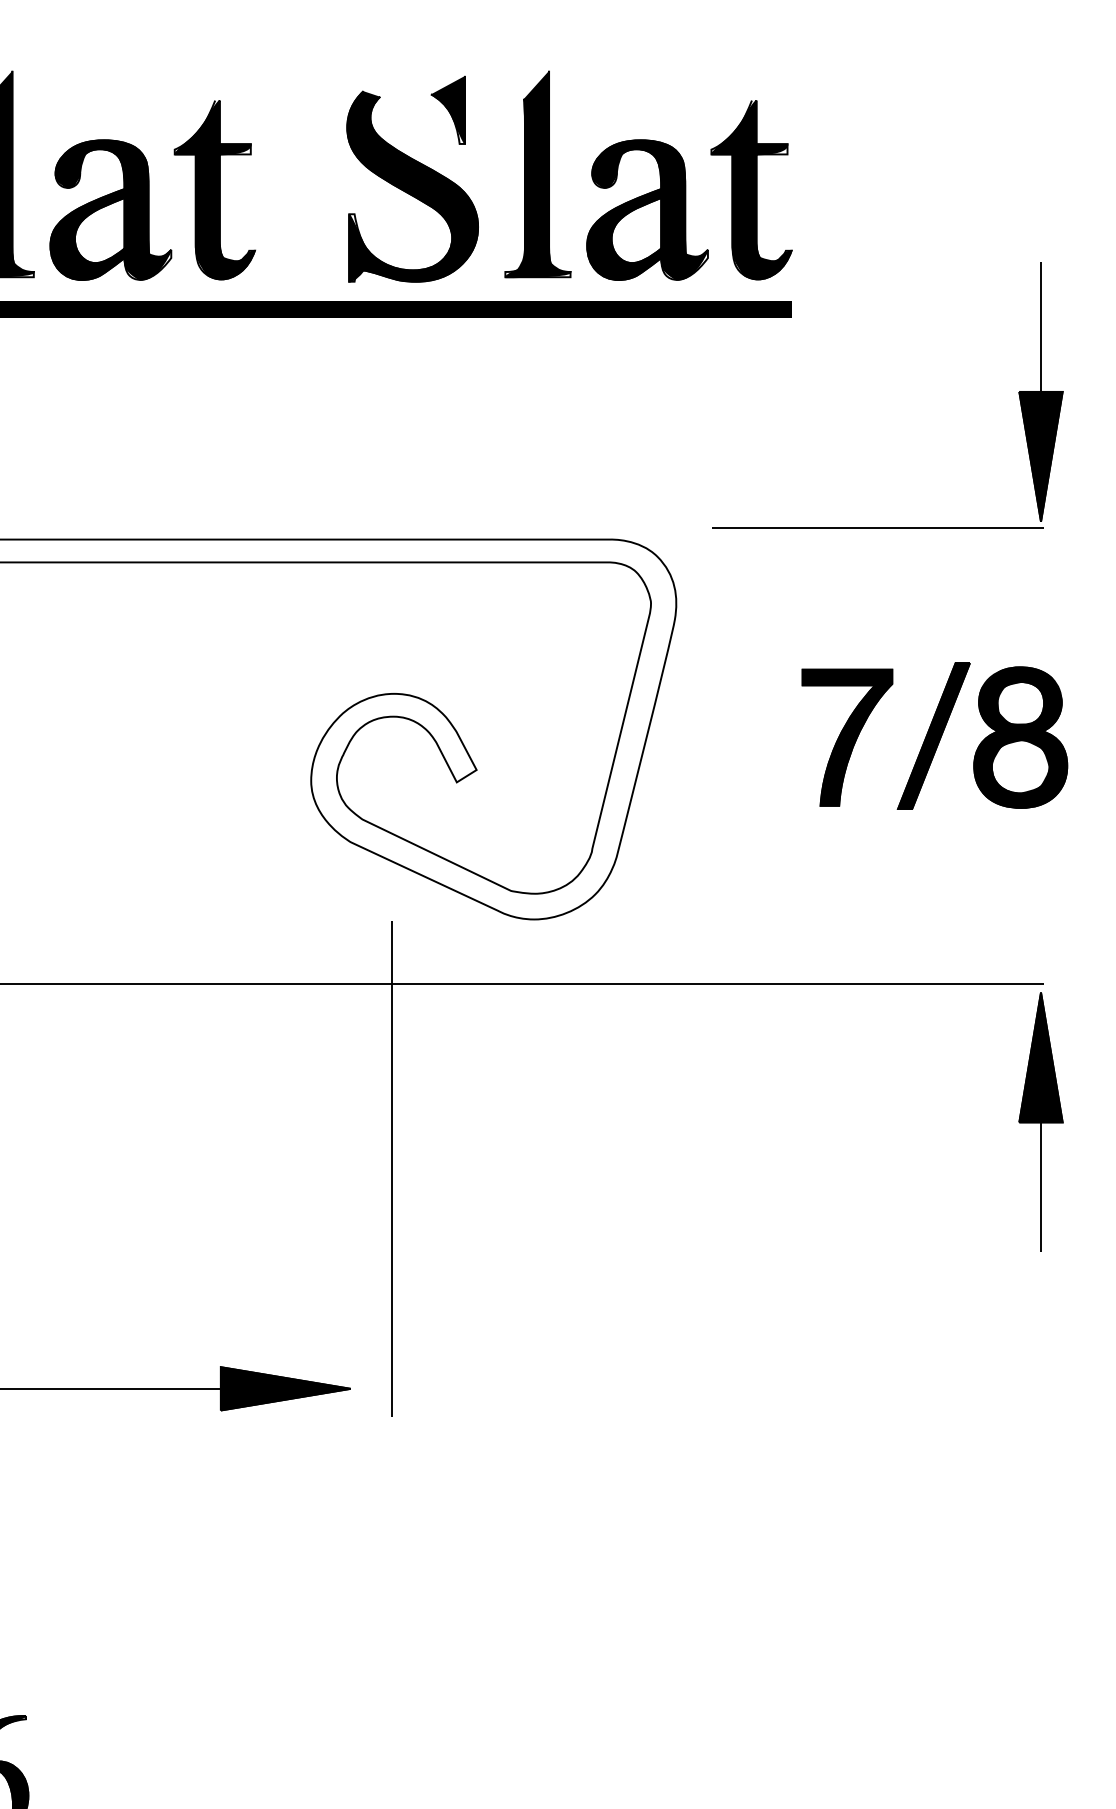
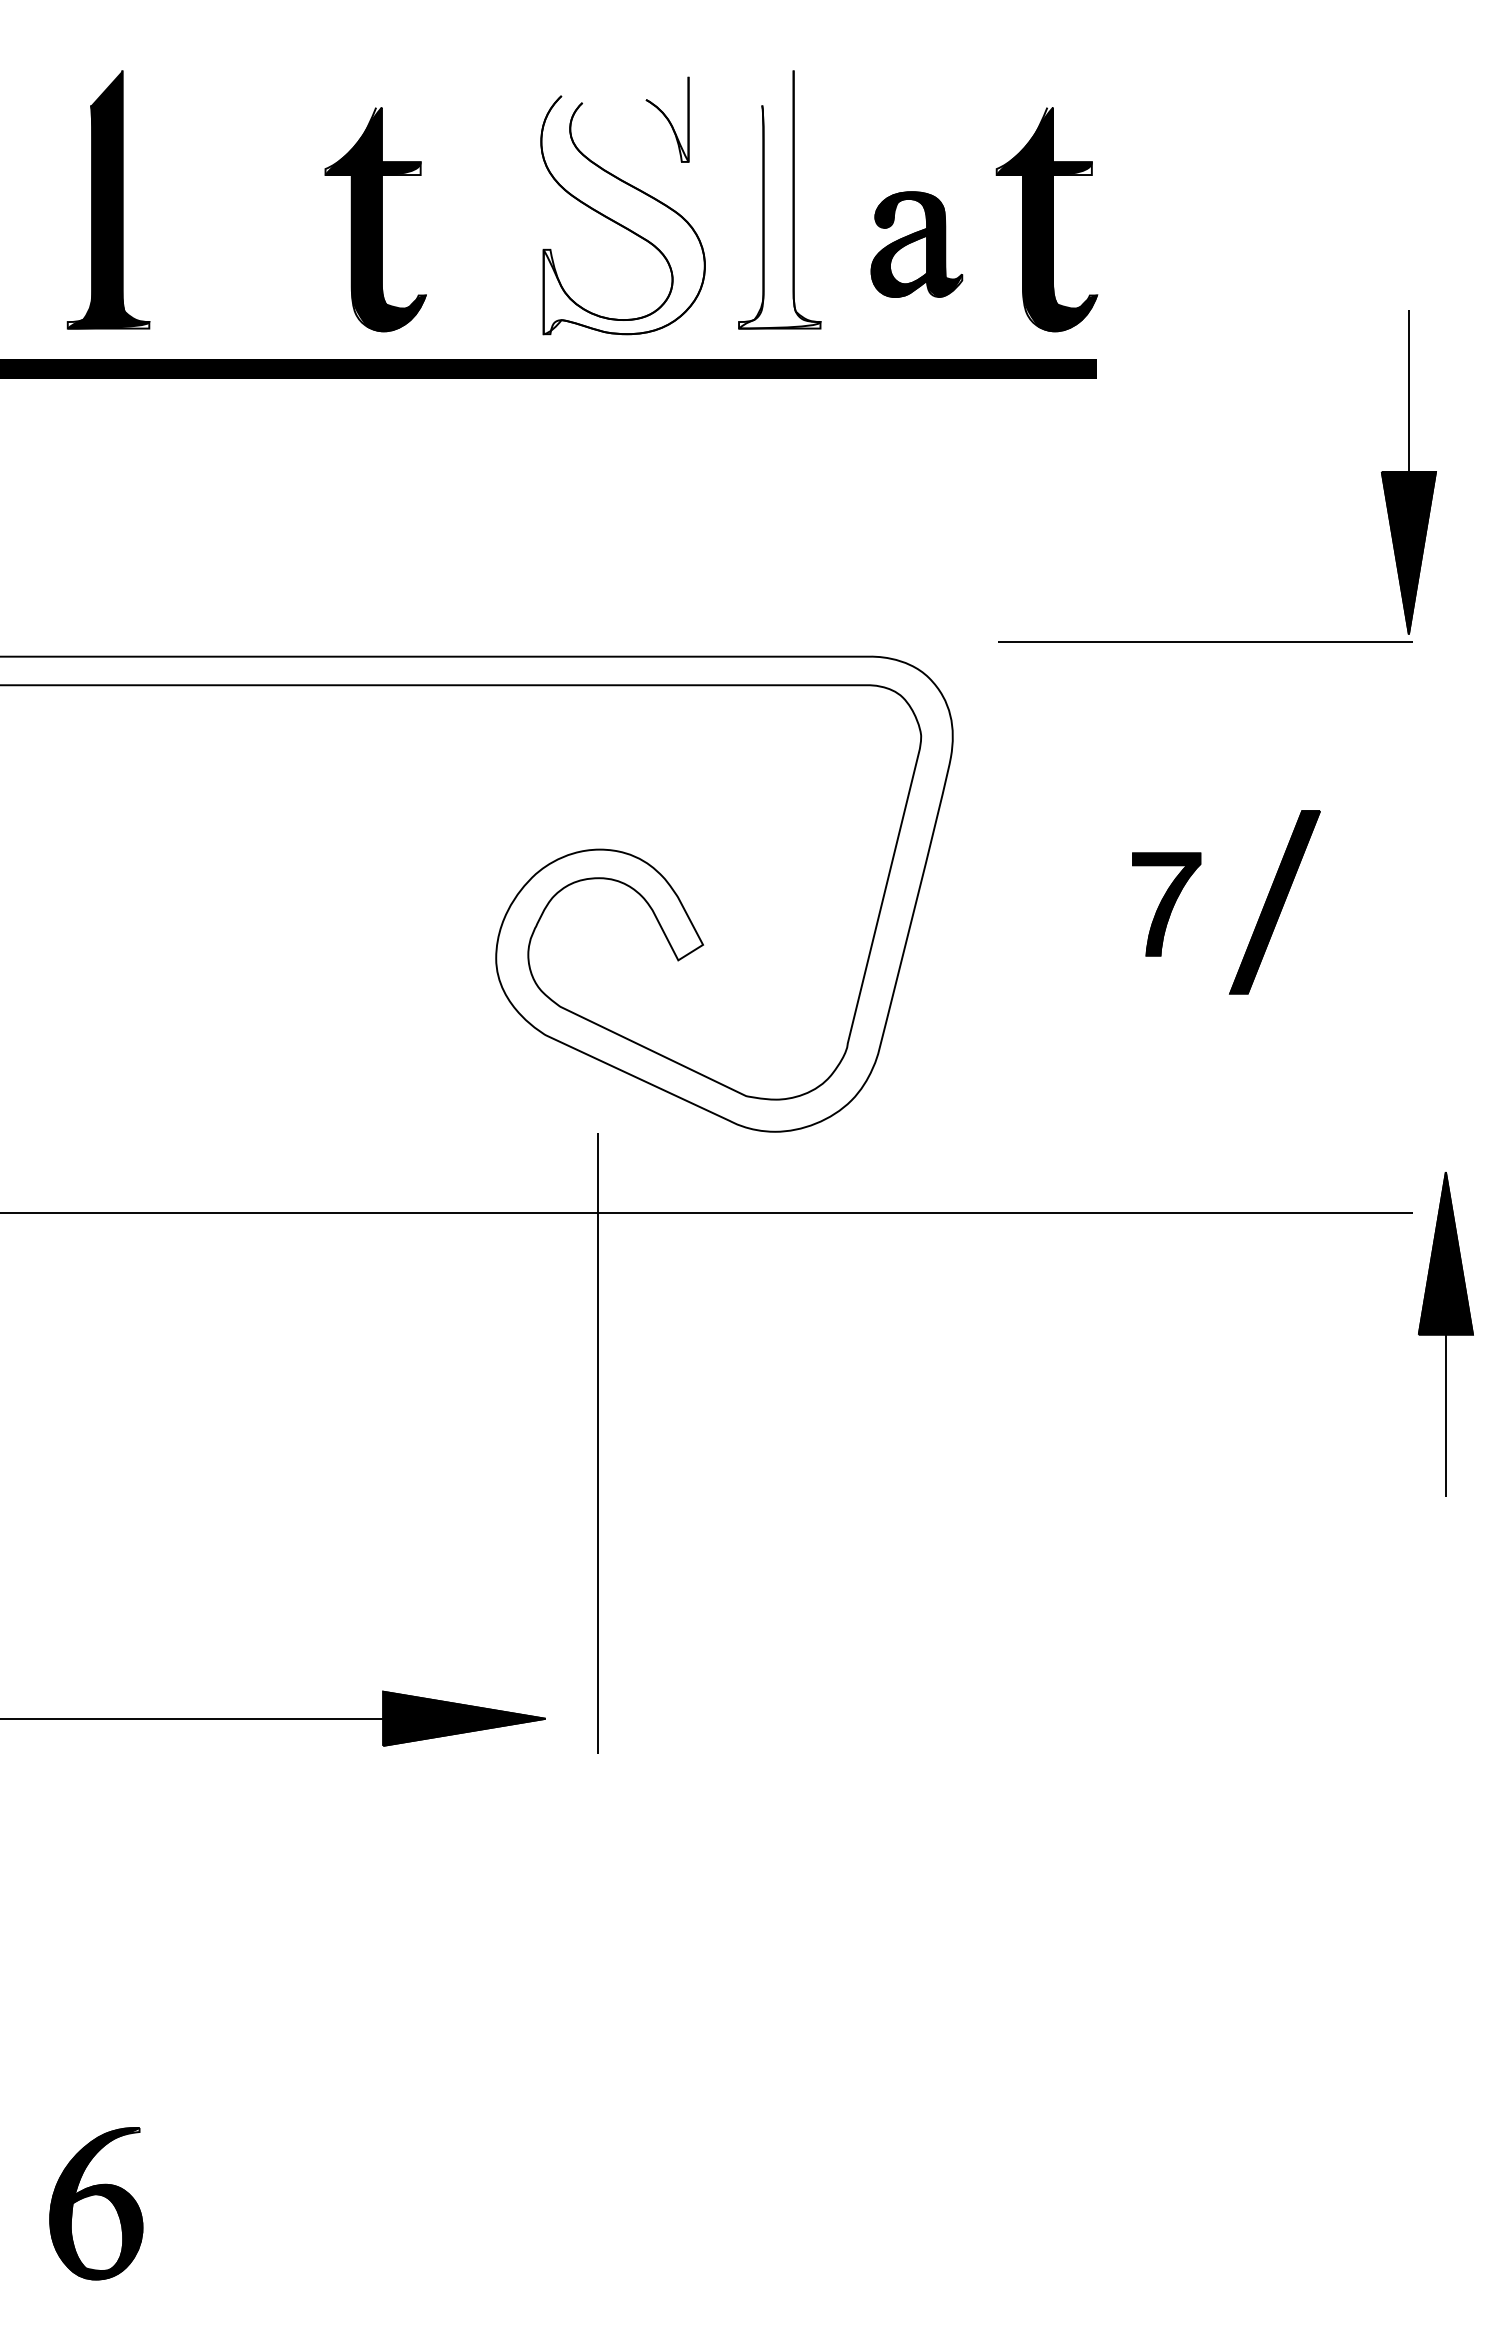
fill: (448, 109) -> (667, 118), removed
fill: (537, 174) -> (779, 199), removed
fill: (412, 186) -> (622, 214), removed
part: (110, 209) -> (245, 244), removed
part: (647, 209) -> (916, 244), size x0.6
part: (847, 737) -> (1166, 904), size x0.6
part: (1020, 737) -> (1383, 904), removed
part: (1040, 1122) -> (1445, 1334), moved

